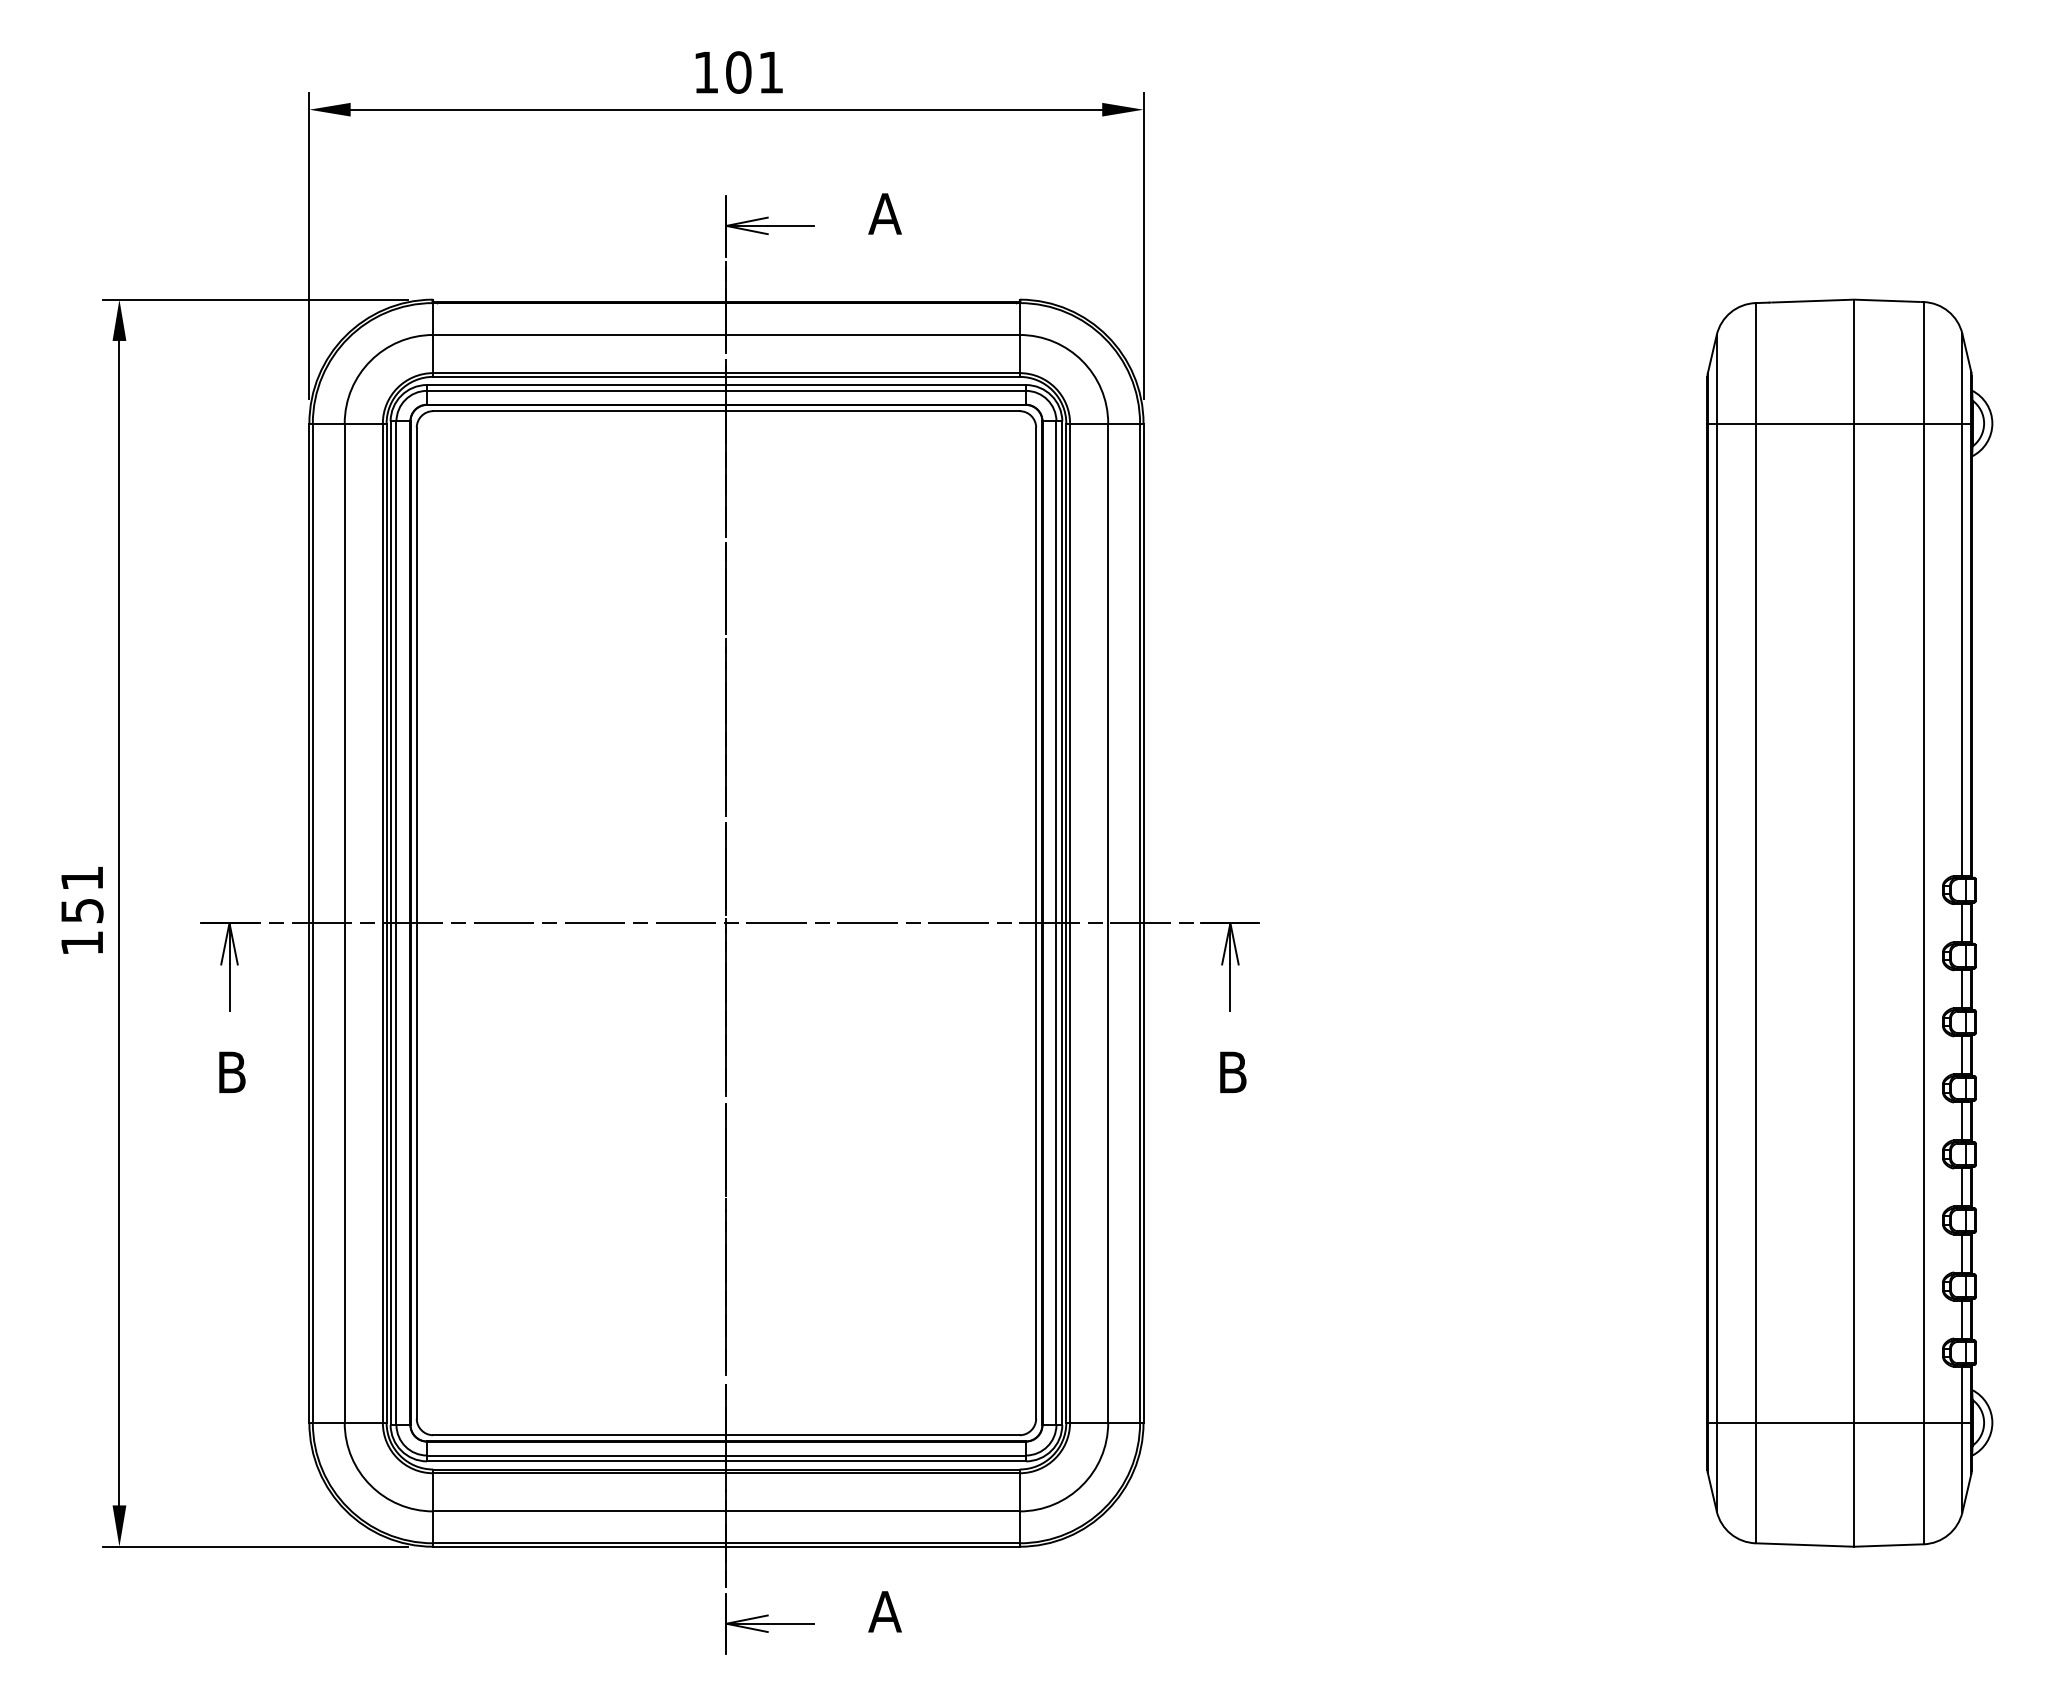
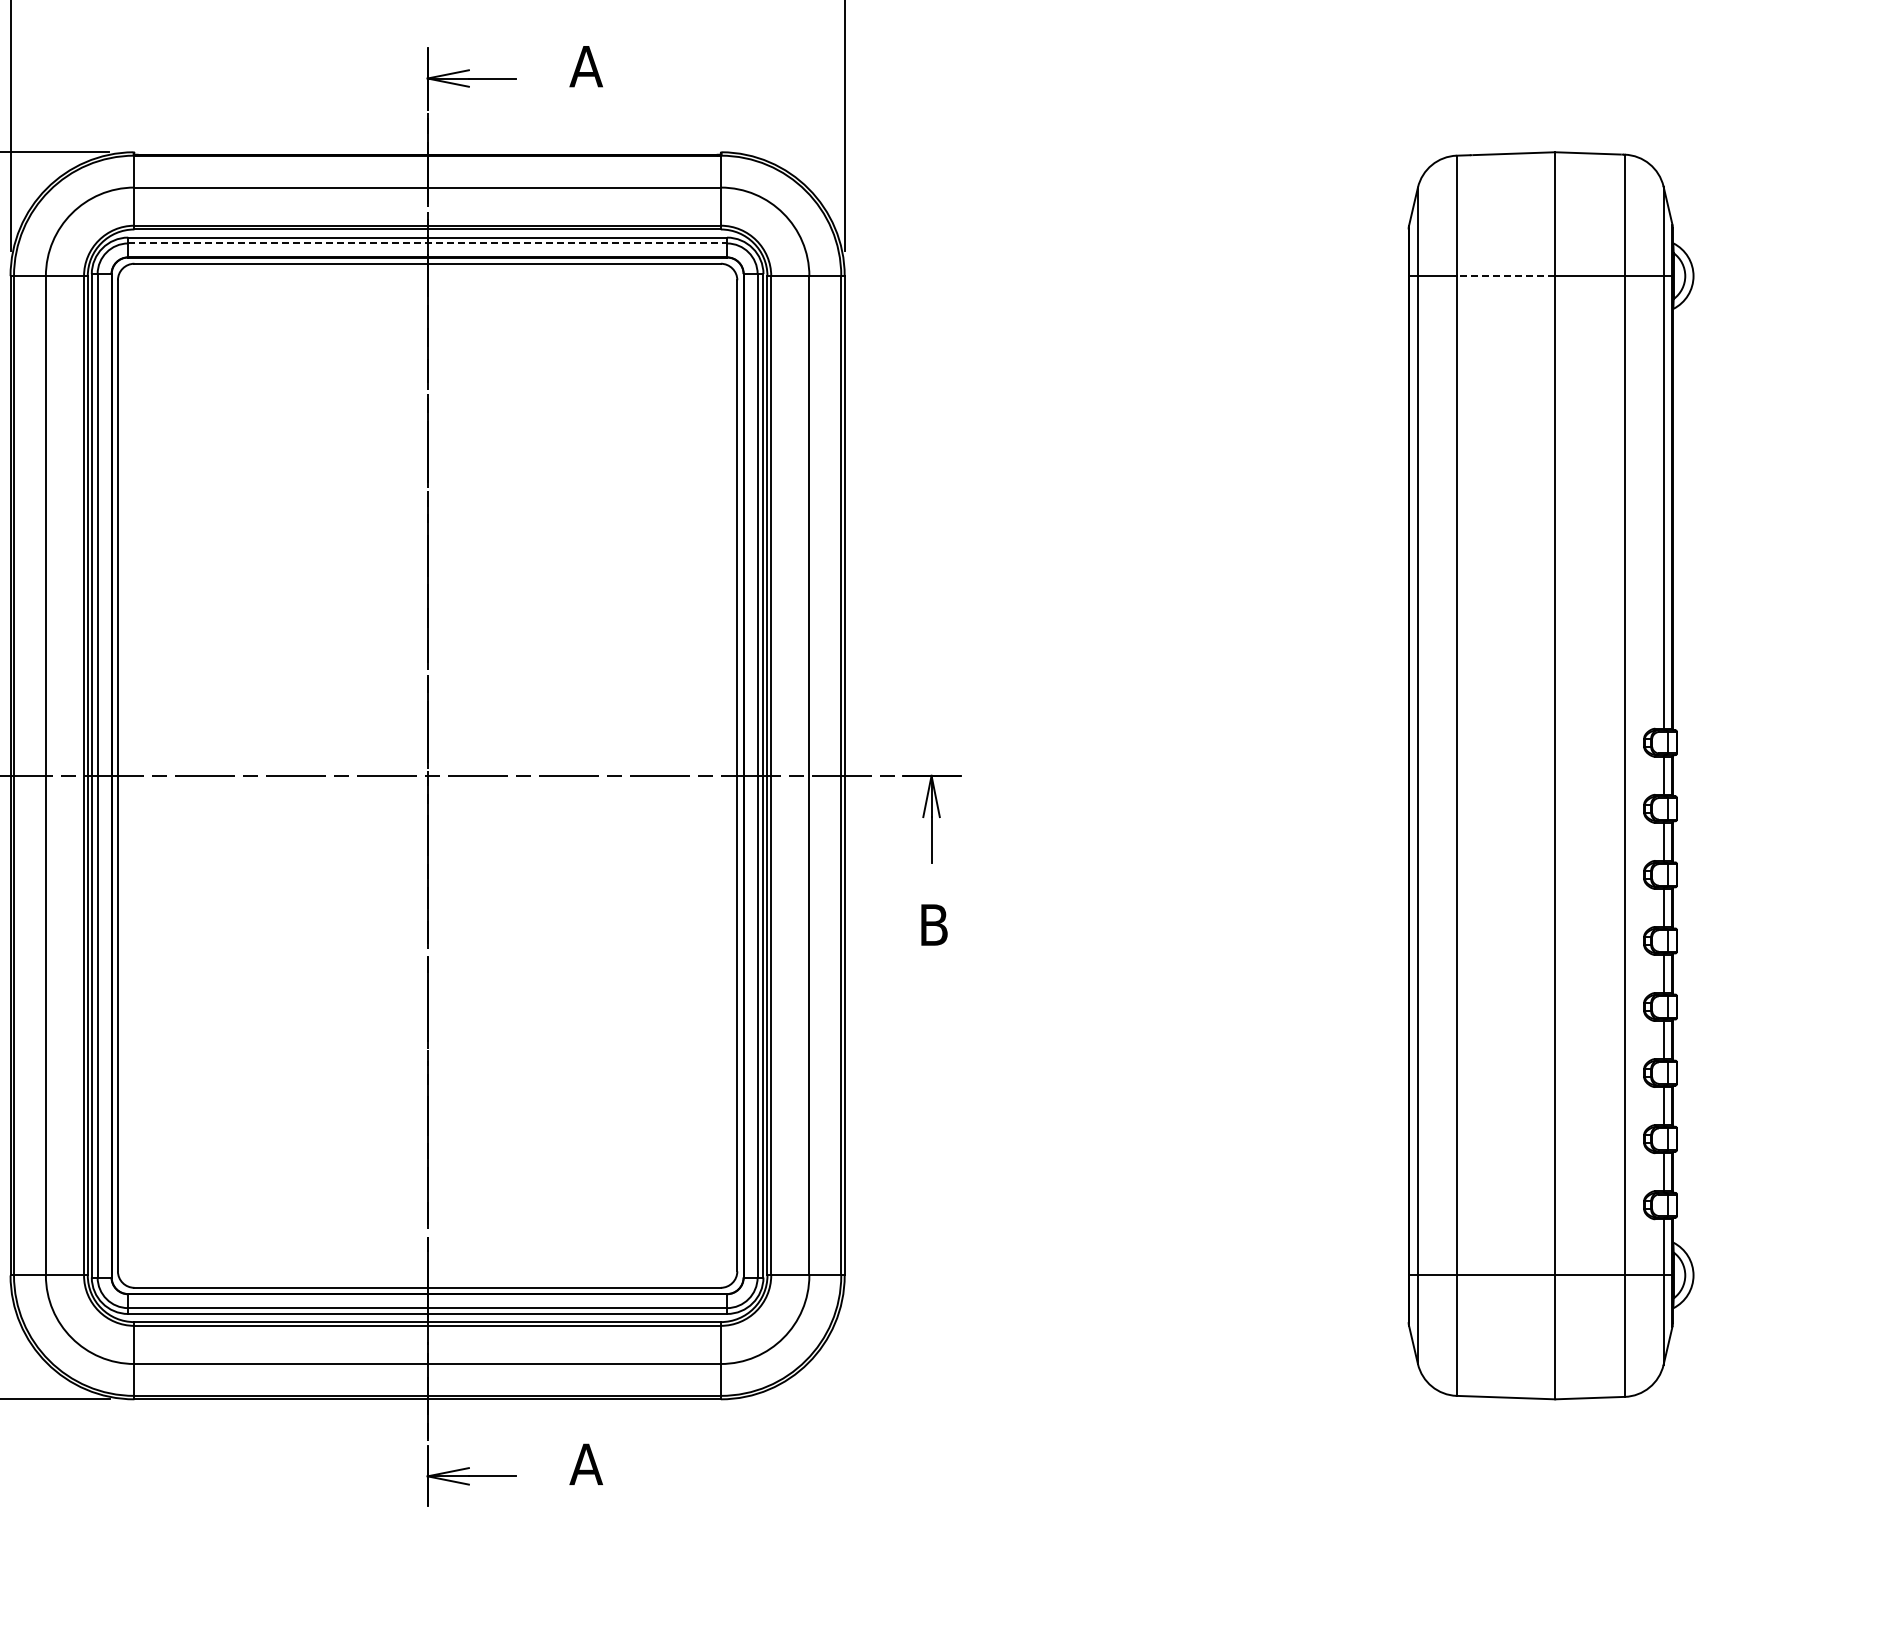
line: (726, 390) -> (427, 243), solid -> dashed
line: (1804, 423) -> (1505, 276), solid -> dashed

